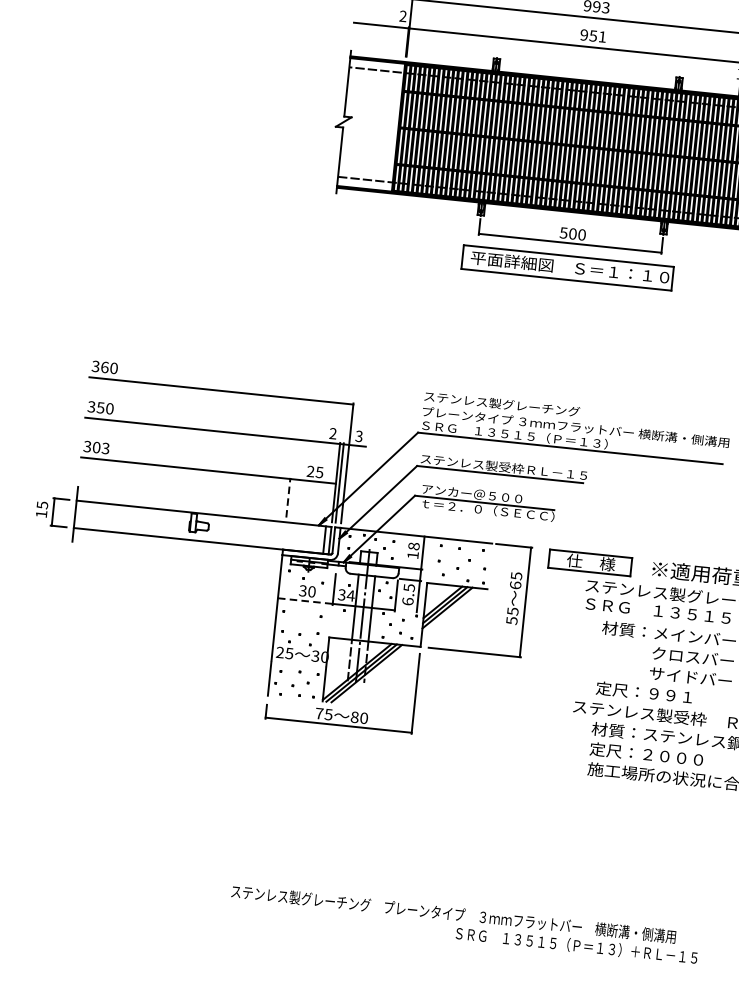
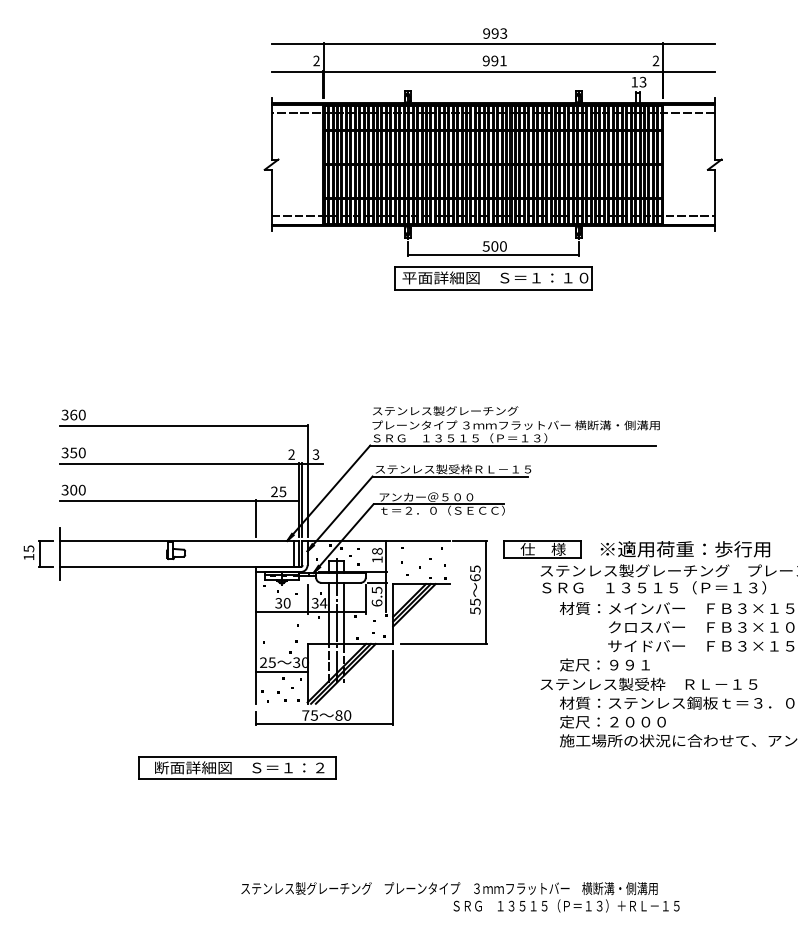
text: (593, 35) -> (494, 60), 951 -> 991
text: (104, 448) -> (81, 490), 303 -> 300
line: (288, 497) -> (256, 518), dashed -> solid
line: (304, 601) -> (281, 612), dashed -> solid
line: (298, 664) -> (281, 671), added
part: (240, 761) -> (237, 767), added

